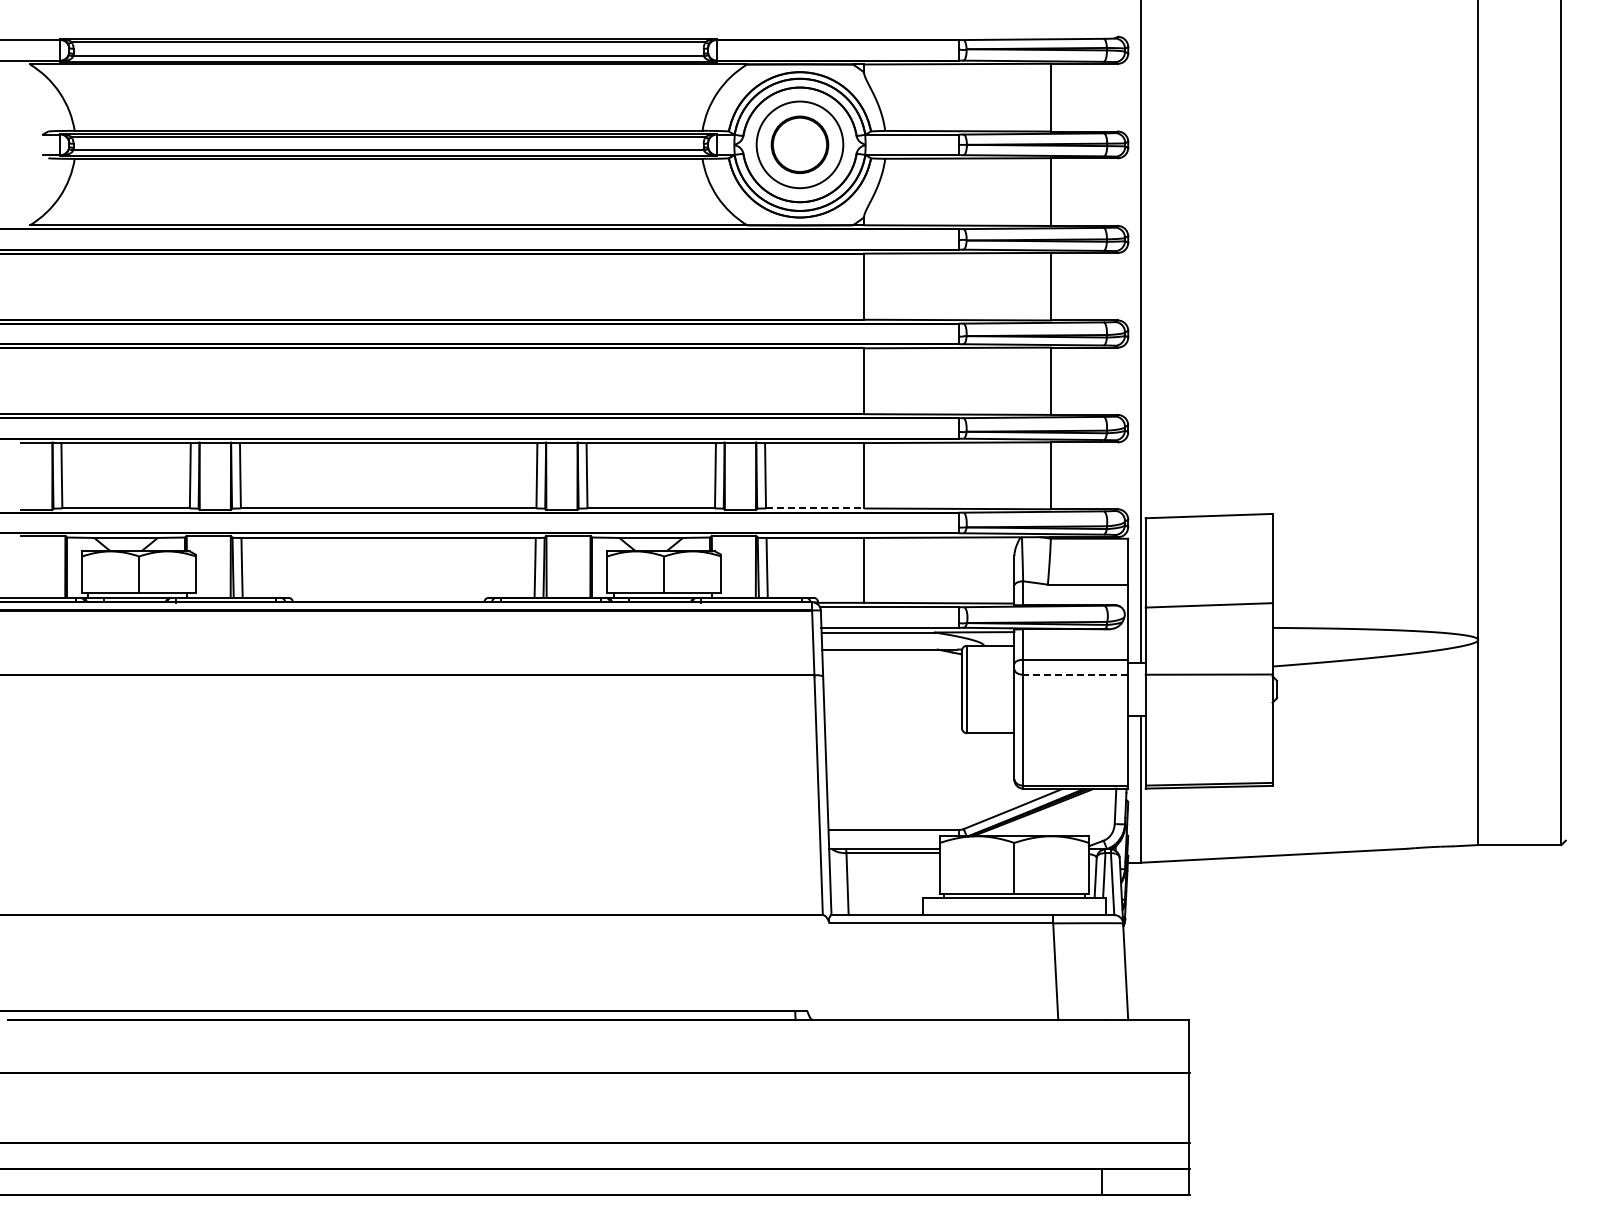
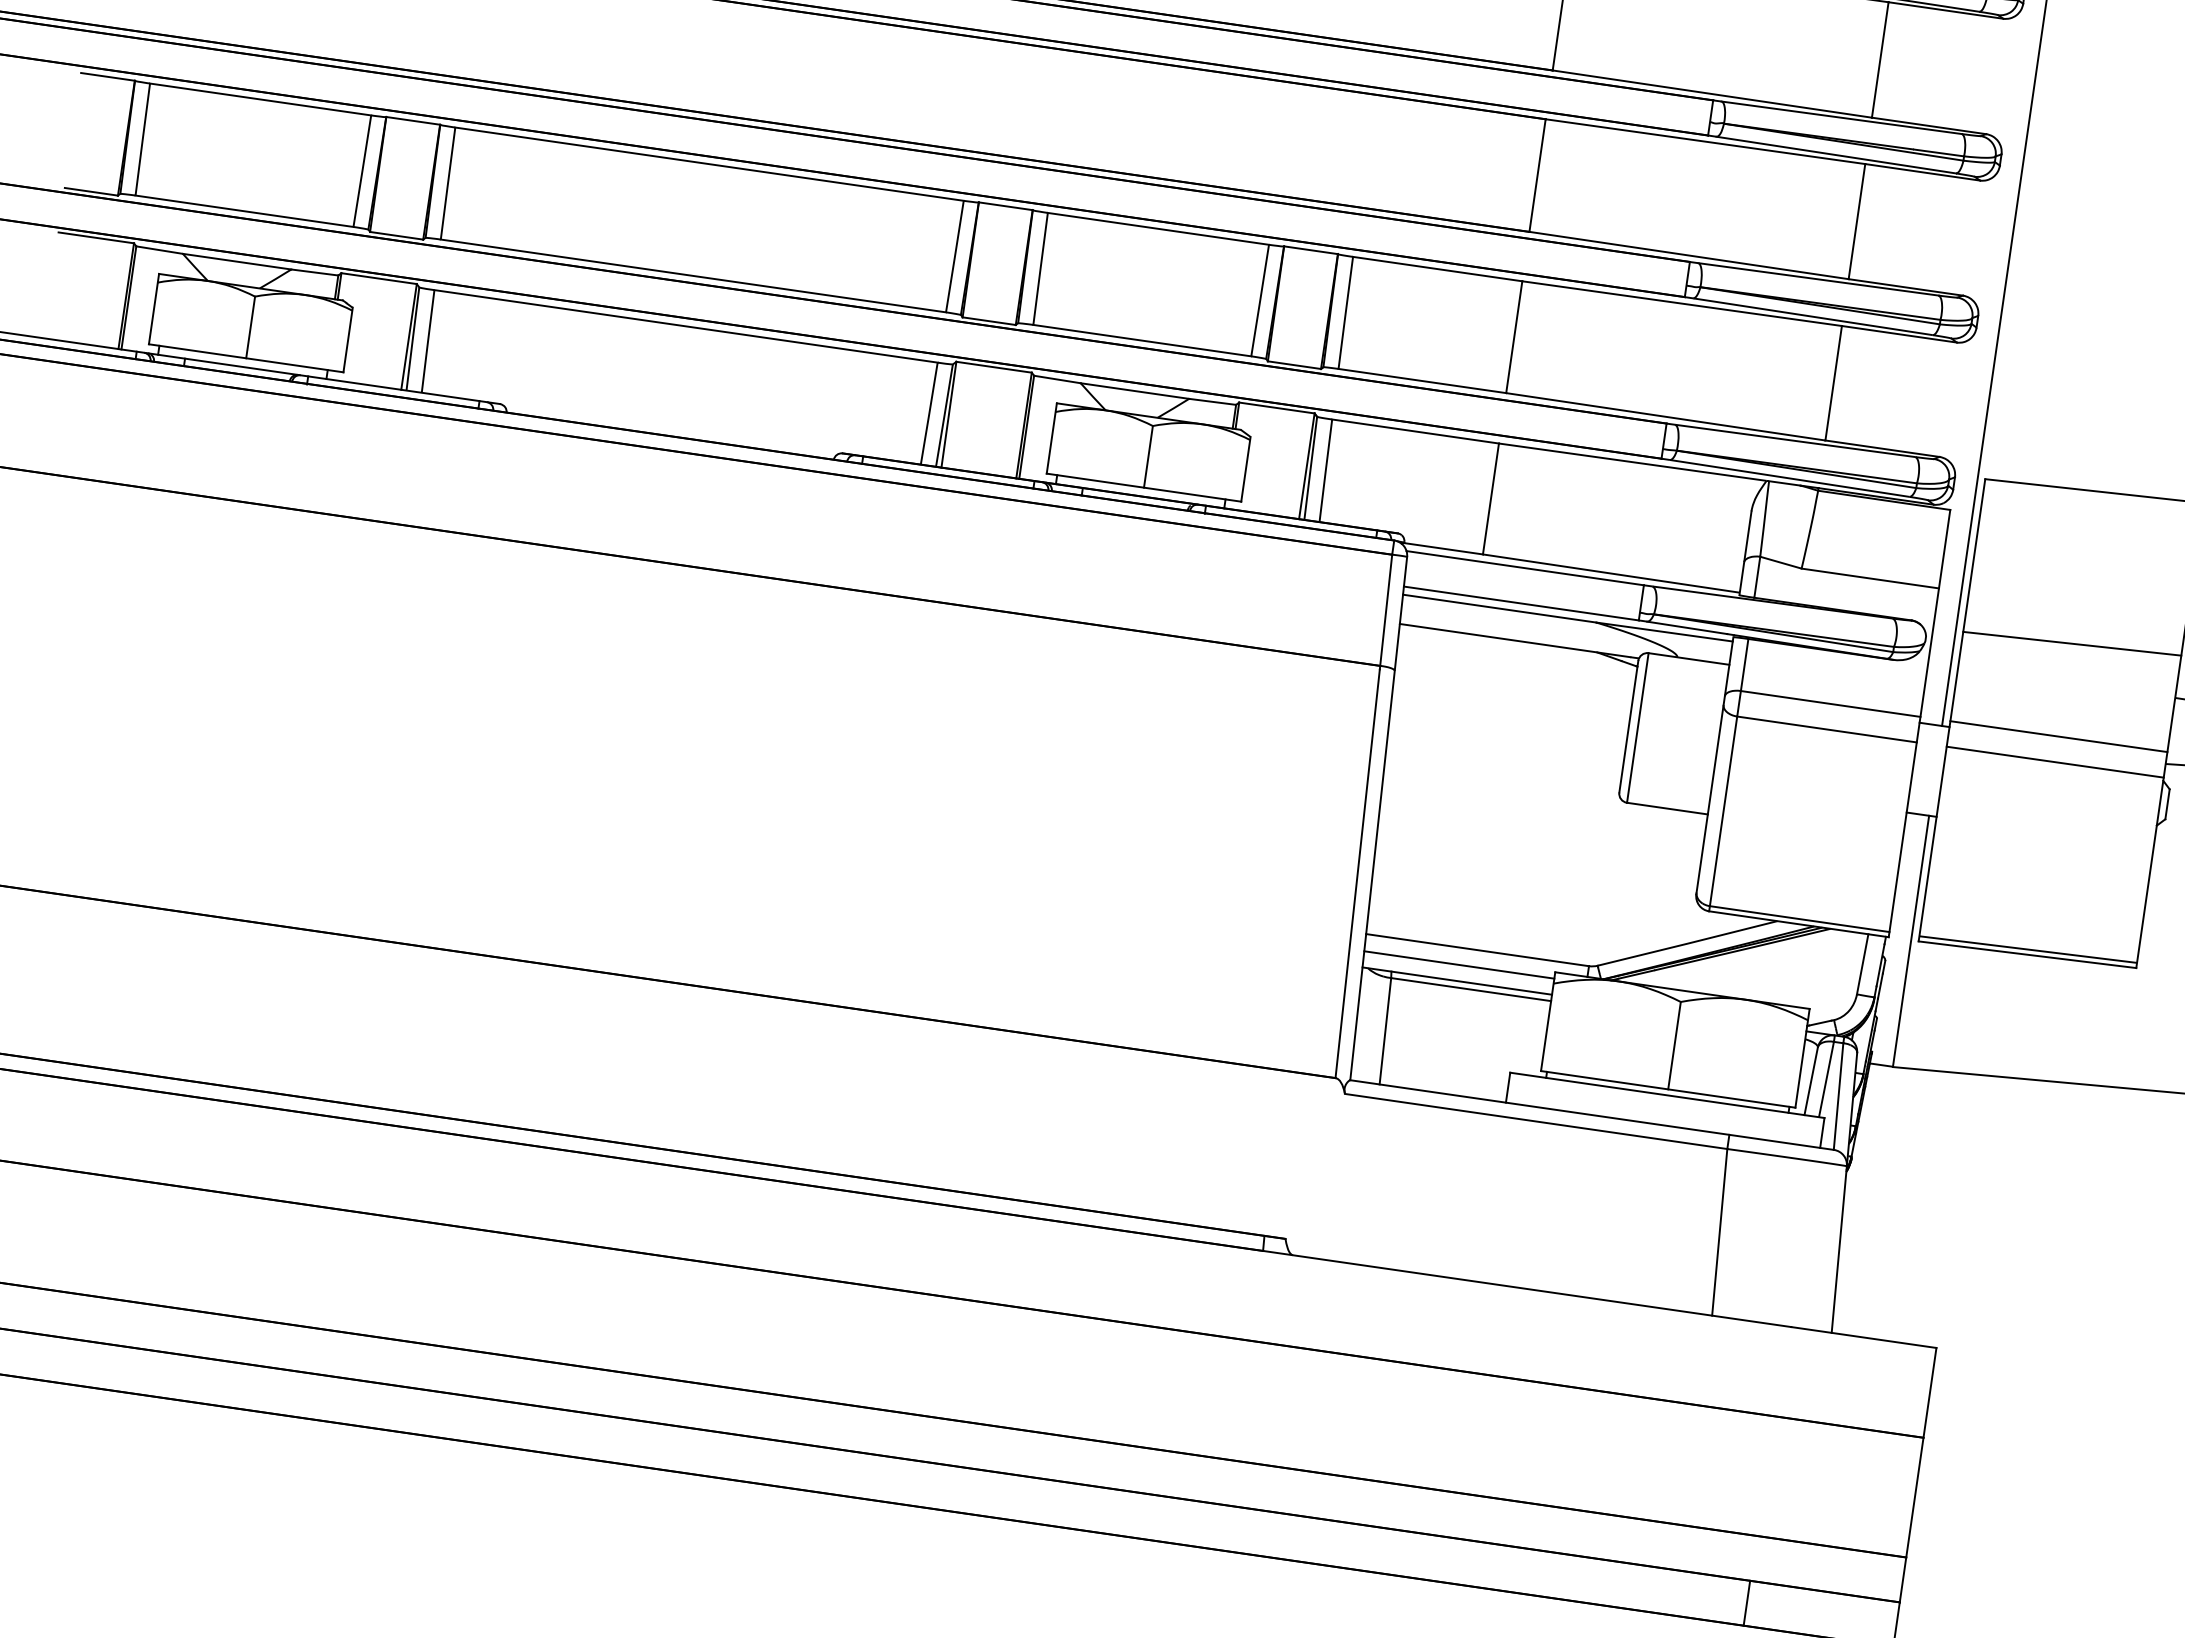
line: (815, 508) -> (1423, 381), dashed -> solid
line: (1208, 659) -> (2057, 736), added
line: (1075, 674) -> (1826, 729), dashed -> solid
line: (884, 840) -> (1459, 965), added

